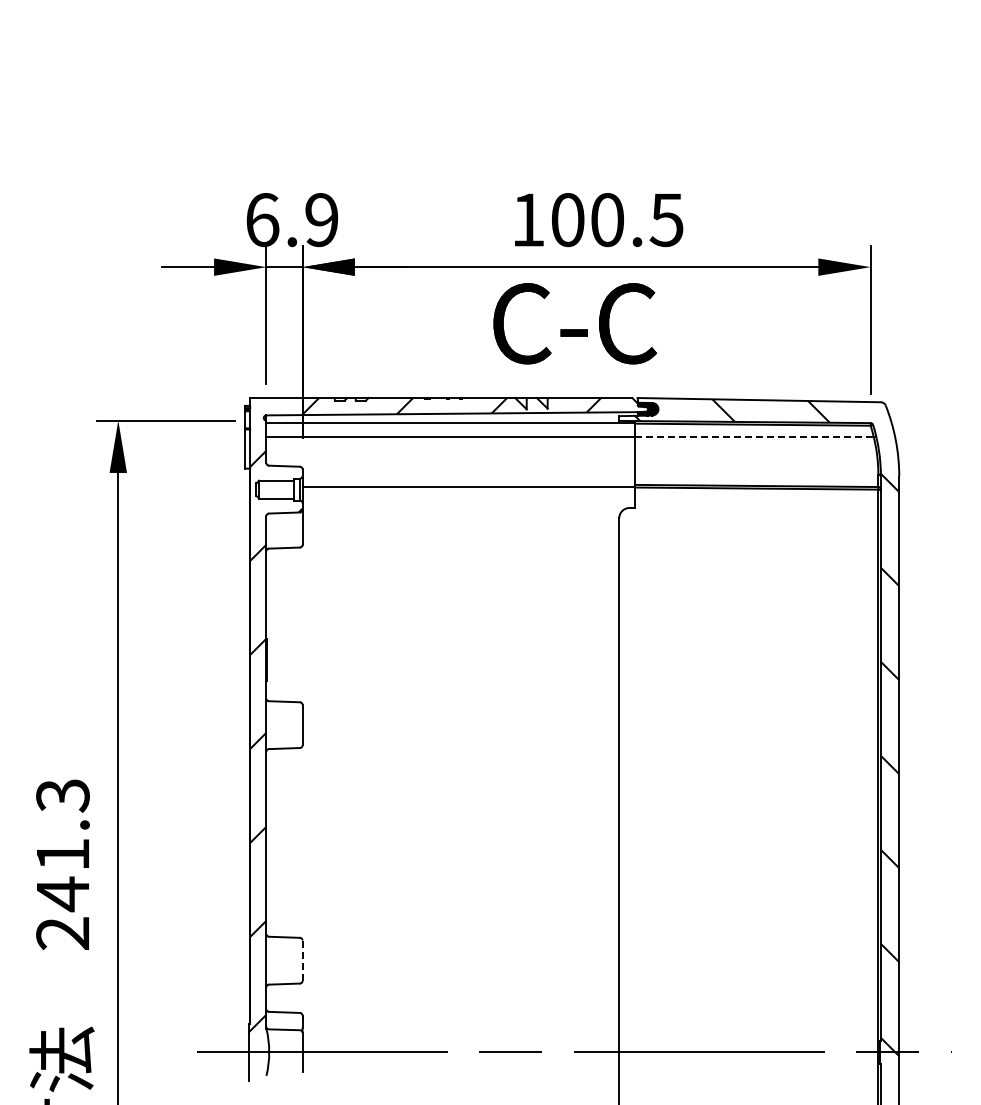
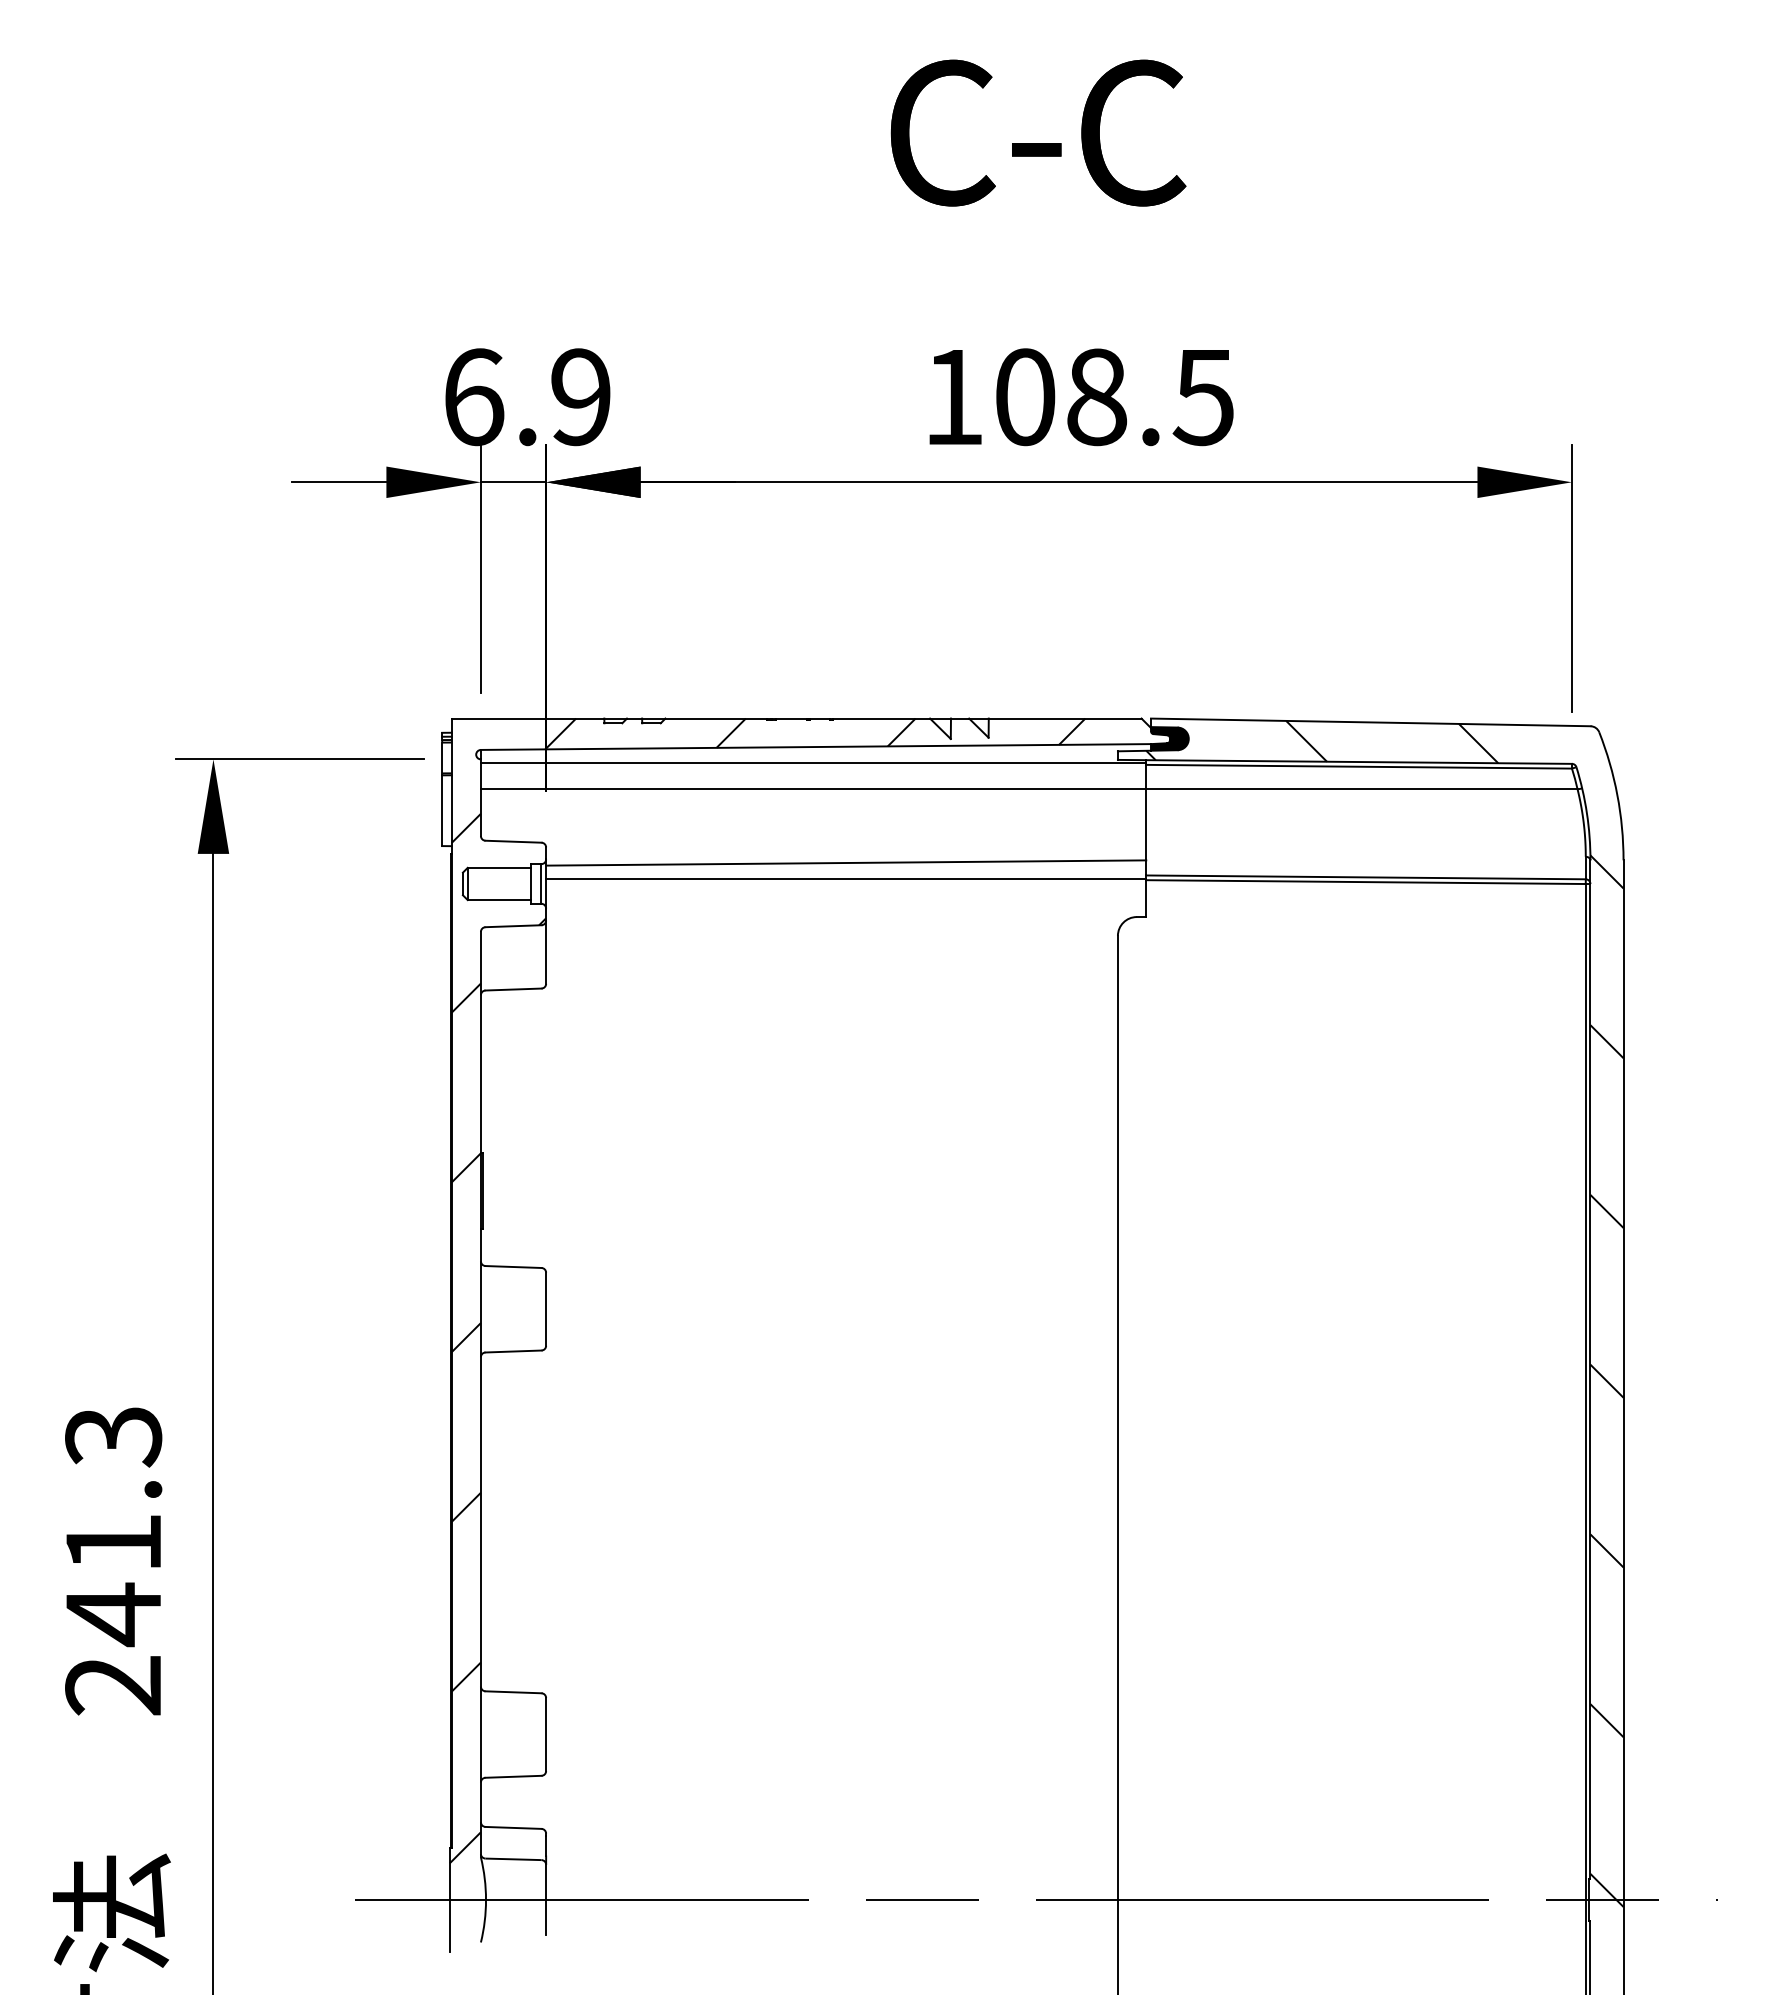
text: (607, 219) -> (1096, 396), 100.5 -> 108.5
text: (575, 323) -> (1038, 132), moved
line: (754, 437) -> (1362, 789), dashed -> solid
line: (468, 477) -> (845, 862), added
line: (302, 960) -> (546, 1734), dashed -> solid

